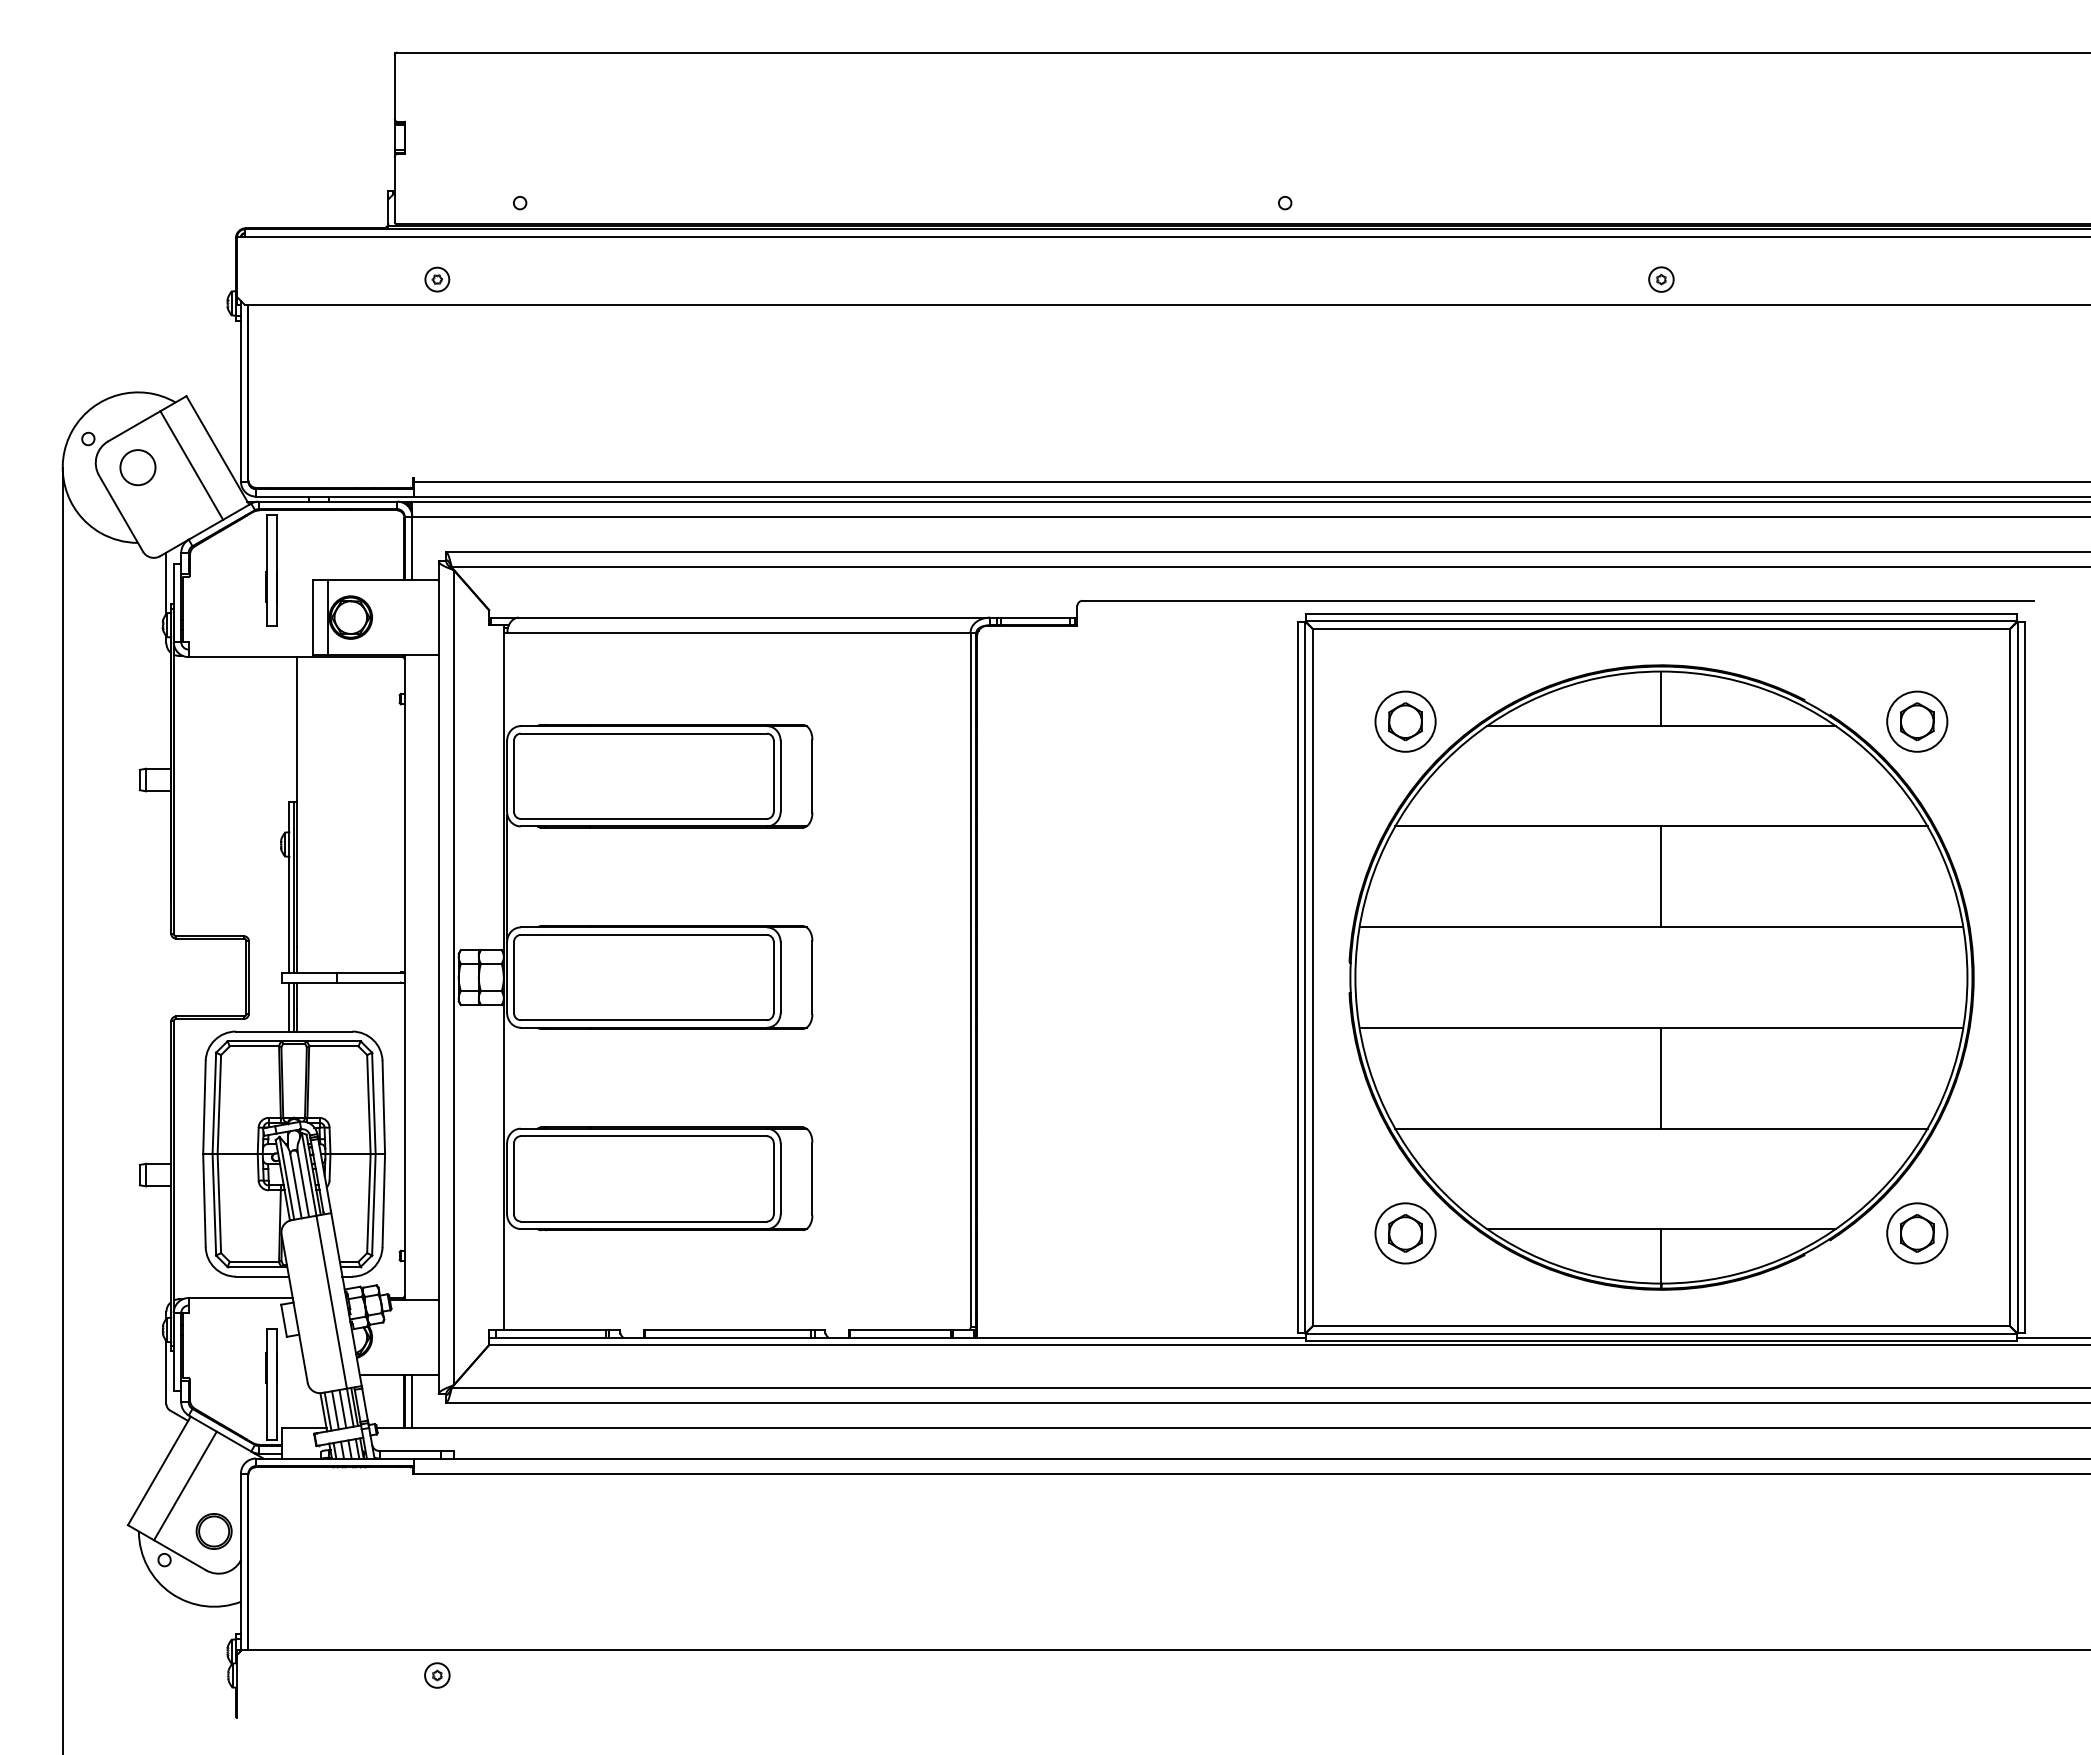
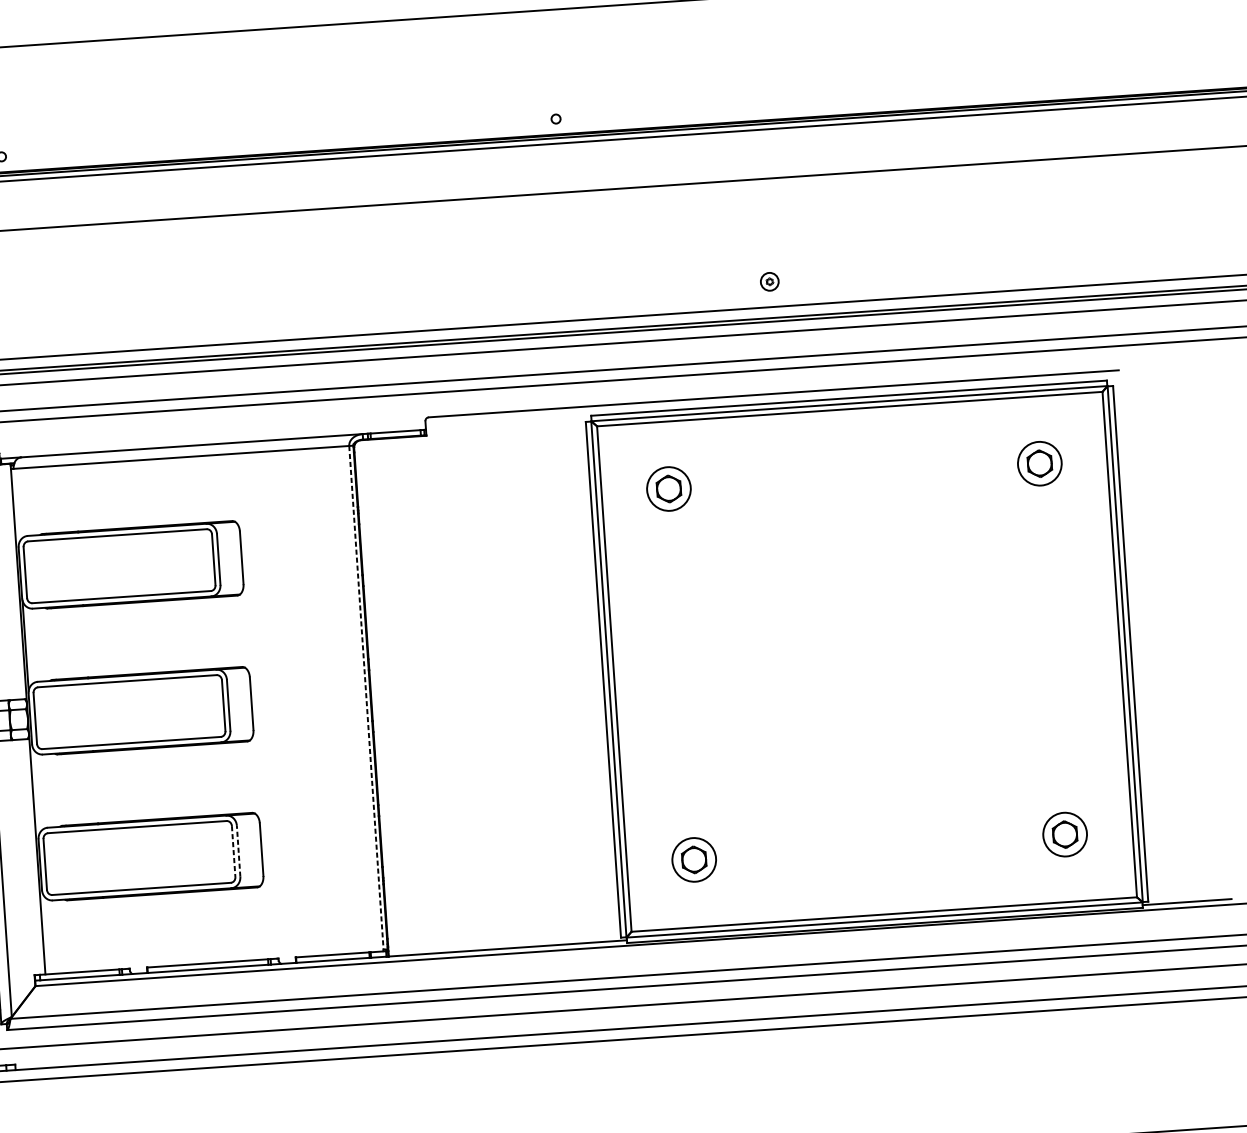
part: (1661, 279) -> (769, 281), moved
part: (1661, 977) -> (867, 661), removed
line: (970, 980) -> (366, 698), solid -> dashed
line: (780, 1178) -> (238, 850), solid -> dashed
line: (773, 1179) -> (233, 852), solid -> dashed

